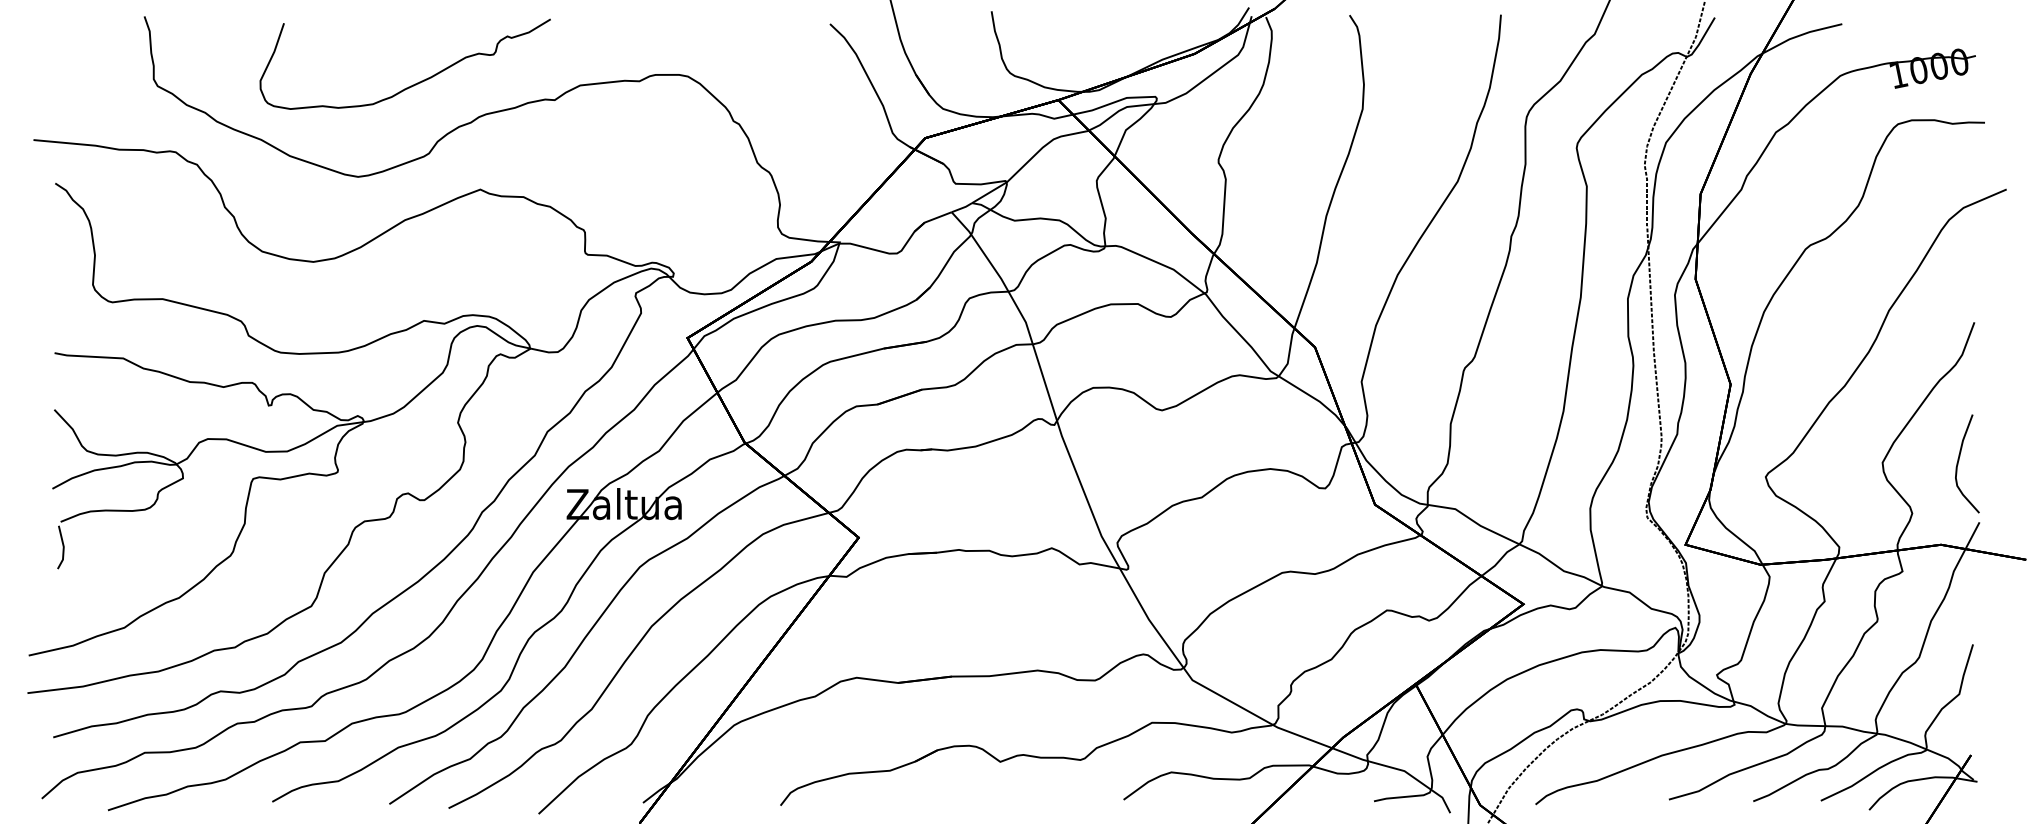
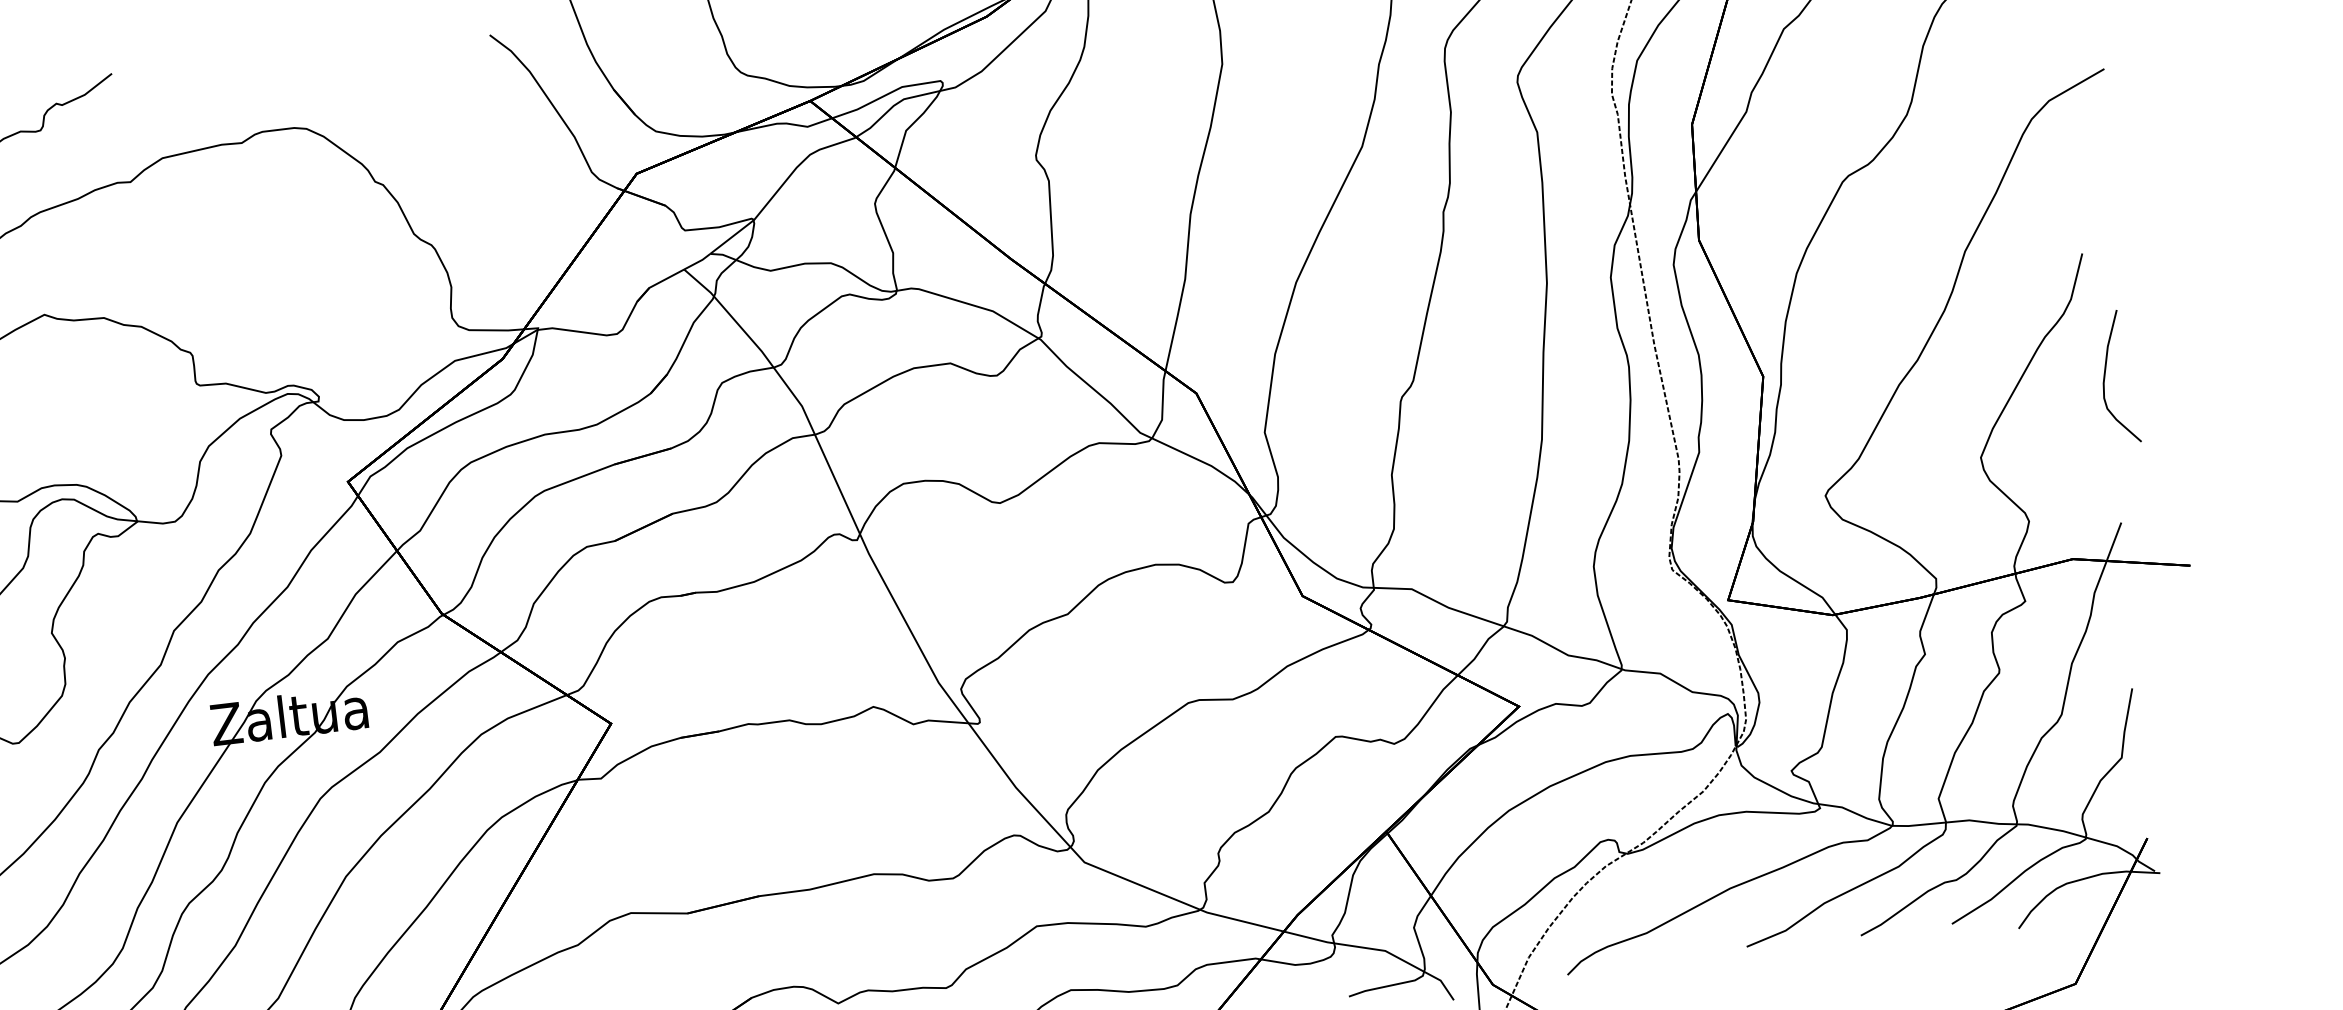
curve: (1959, 460) -> (2106, 374), moved

